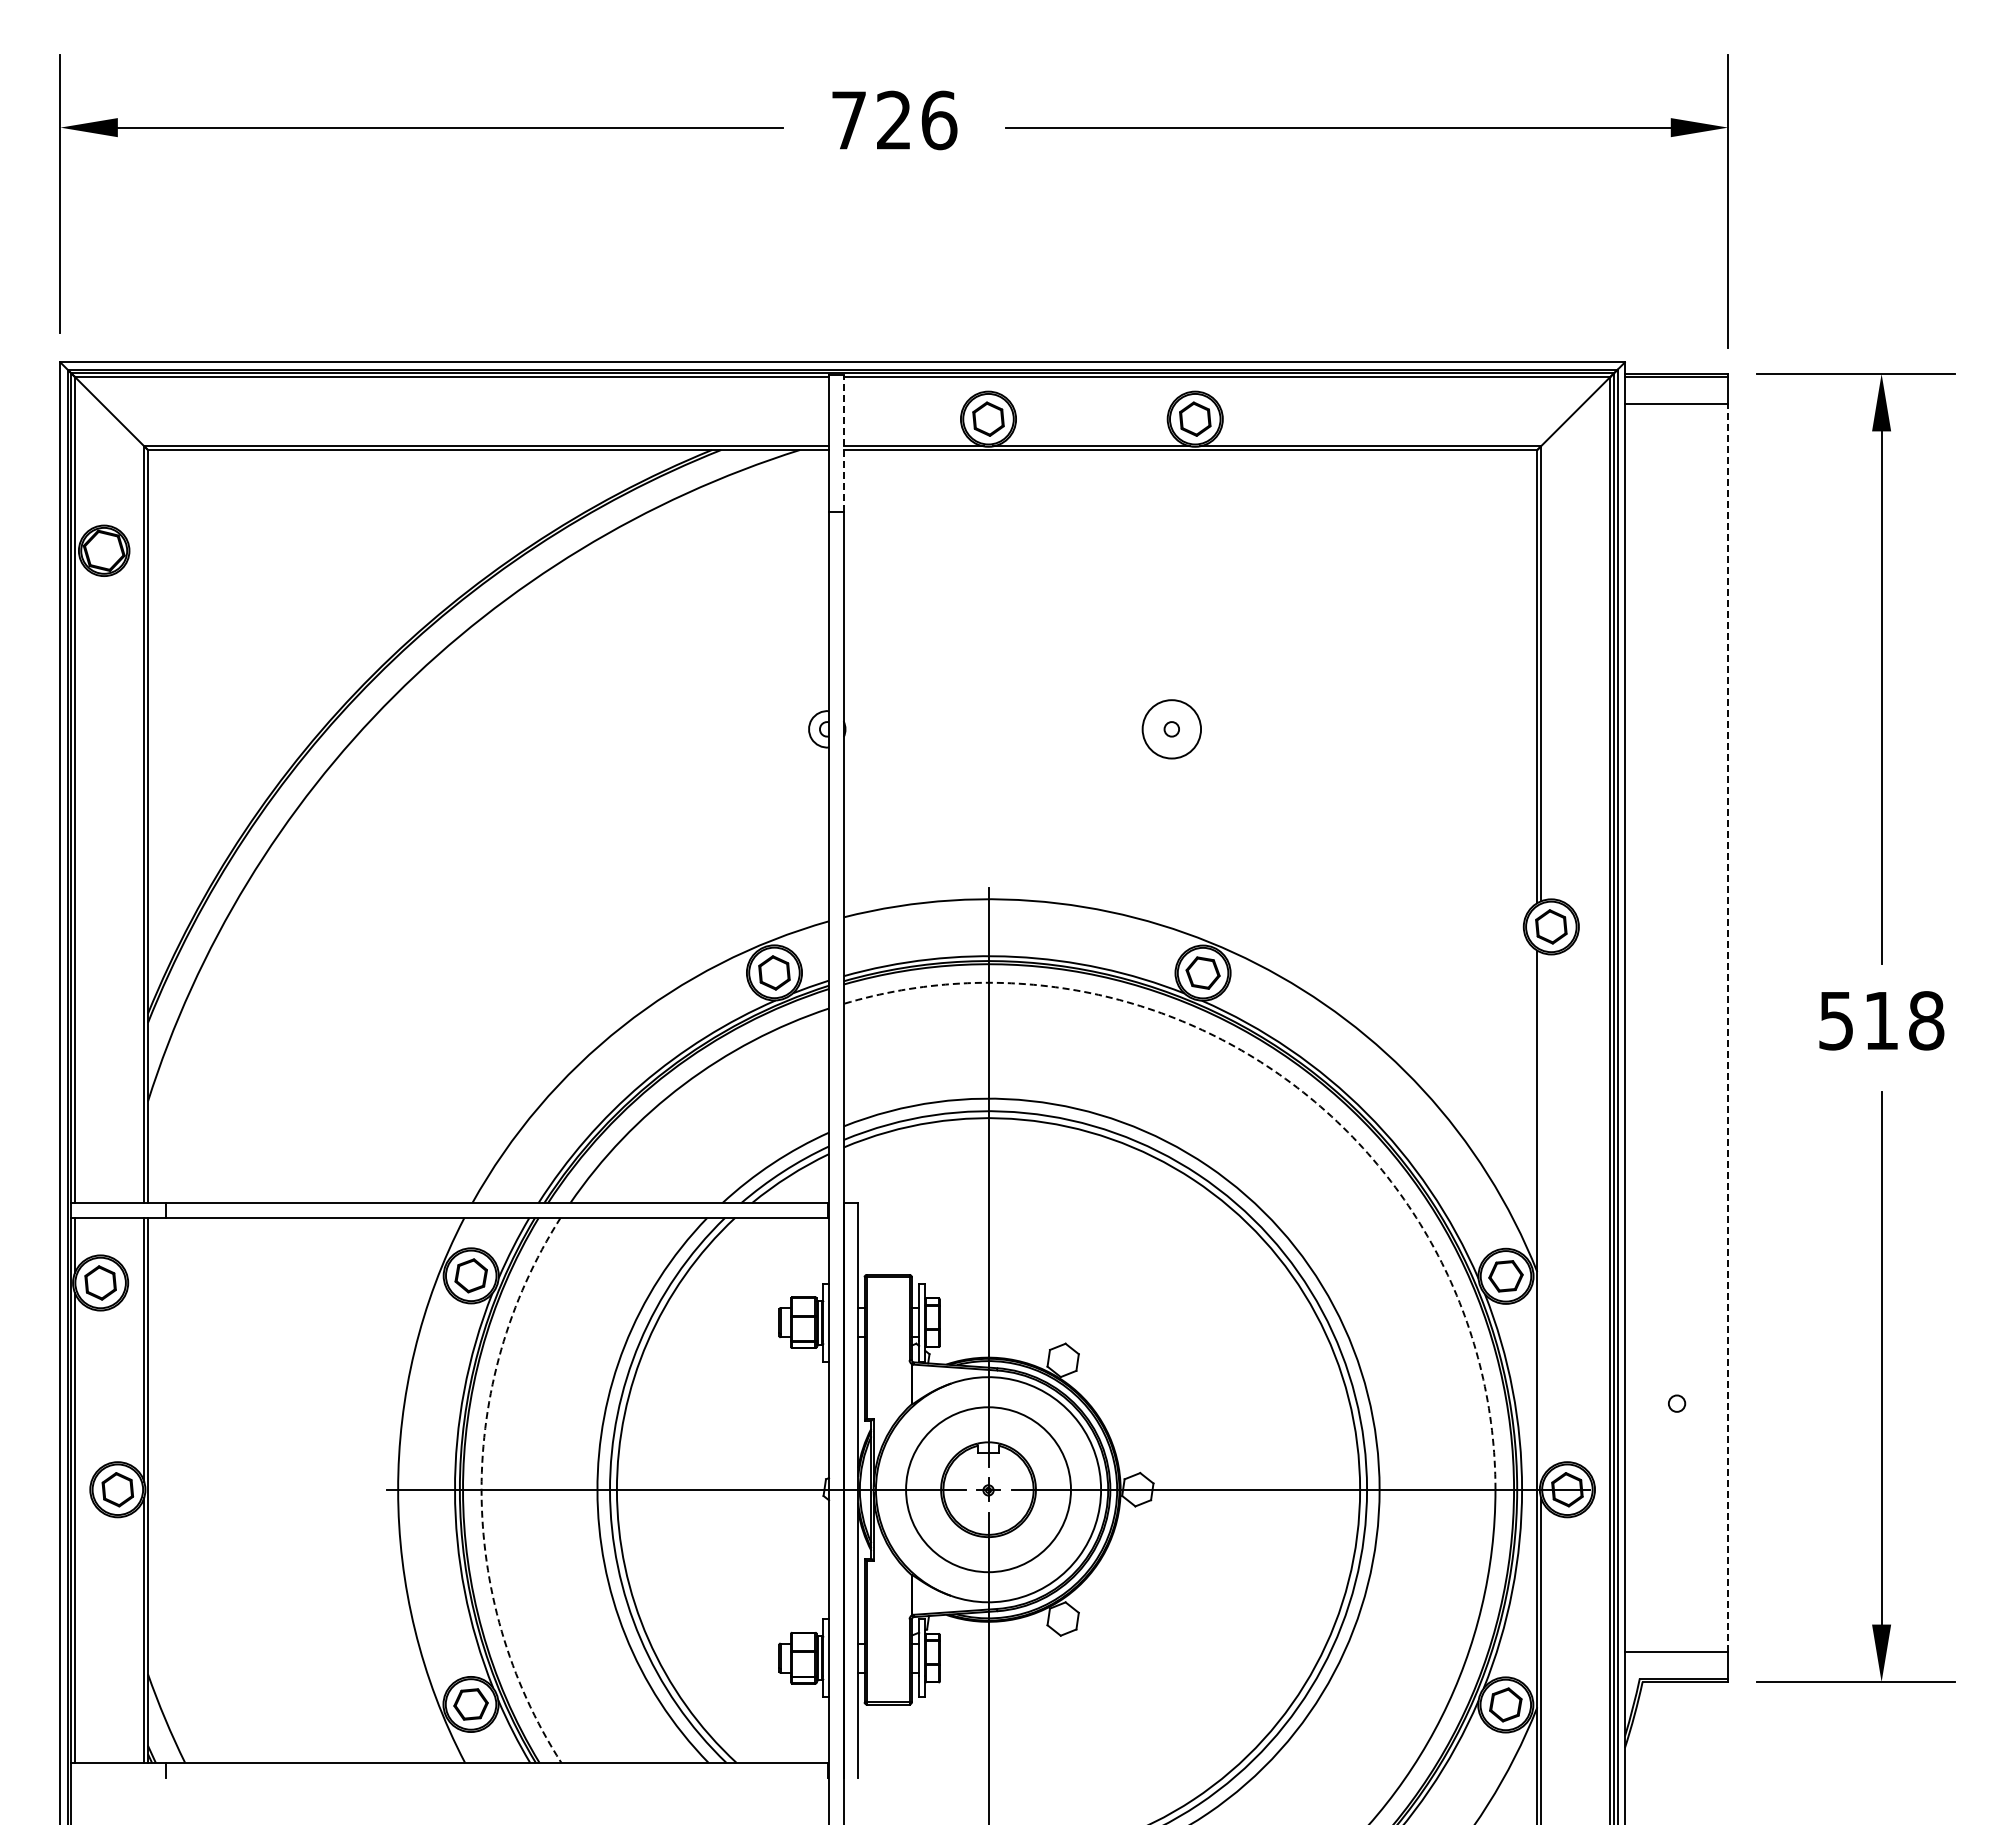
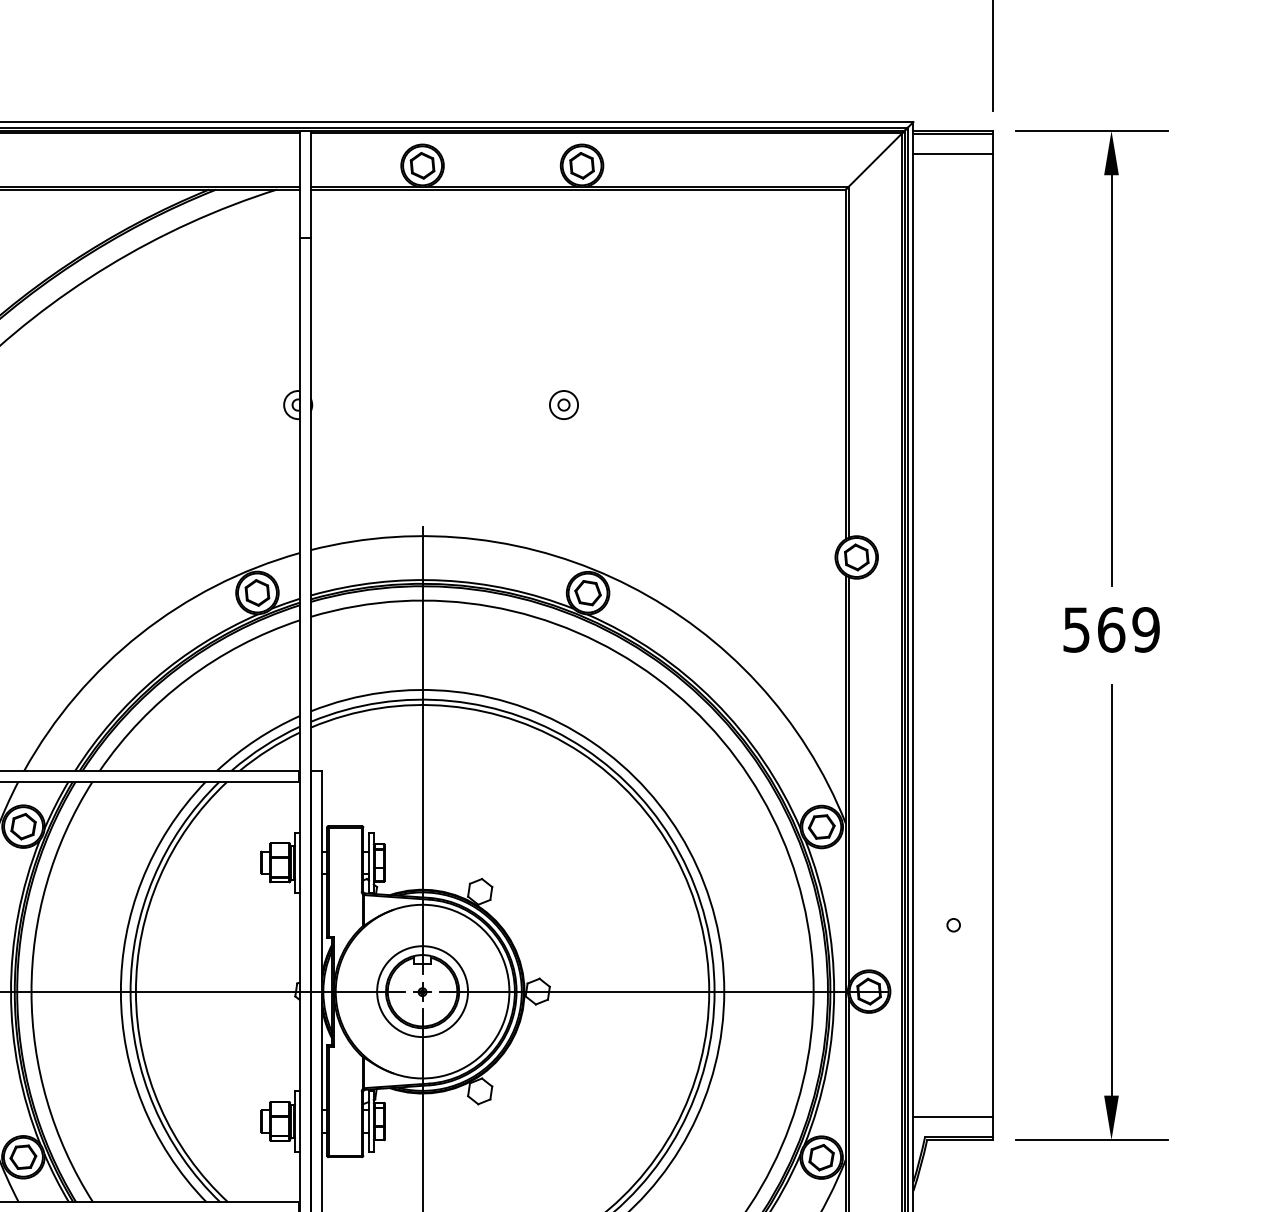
line: (843, 443) -> (310, 184), dashed -> solid
circle: (1171, 729) -> (563, 405), size x0.62
text: (1904, 1020) -> (1129, 629), 518 -> 569
line: (1728, 1027) -> (993, 635), dashed -> solid
arc: (1291, 1083) -> (656, 678), dashed -> solid
line: (1540, 1216) -> (848, 780), added
circle: (988, 1489) -> (422, 991), size x0.71
arc: (481, 1490) -> (31, 992), dashed -> solid

